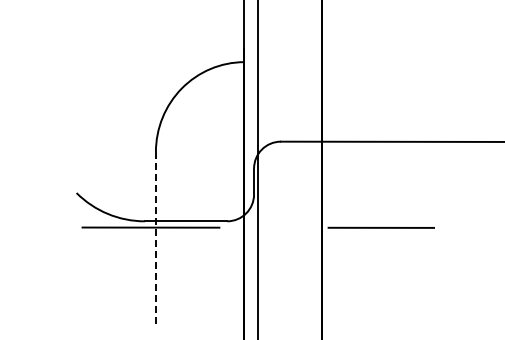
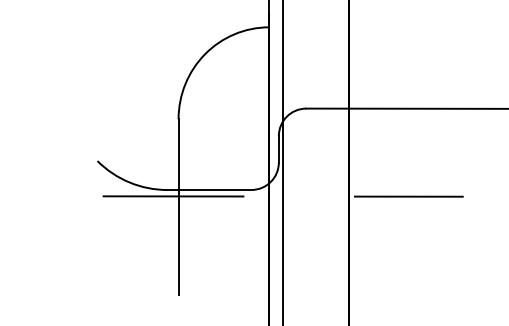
line: (155, 237) -> (178, 206), dashed -> solid

